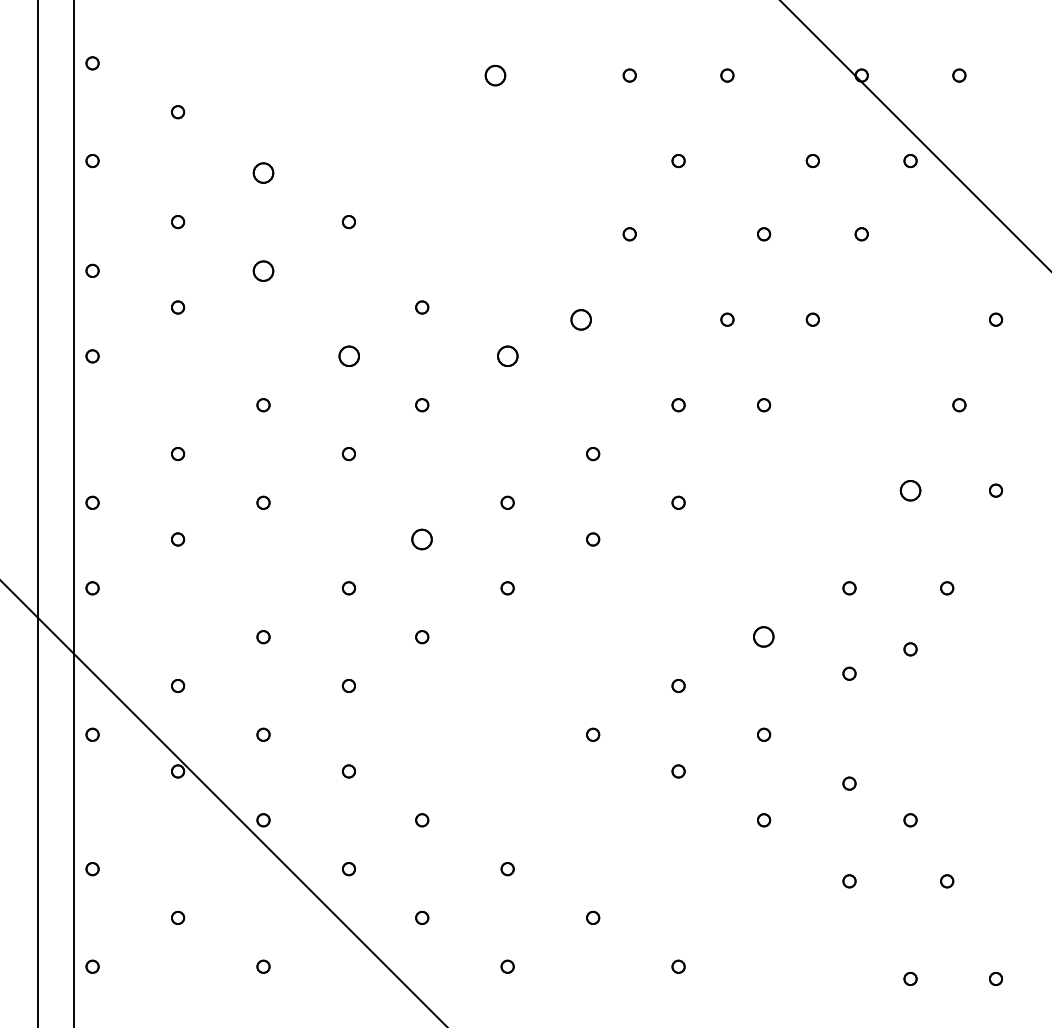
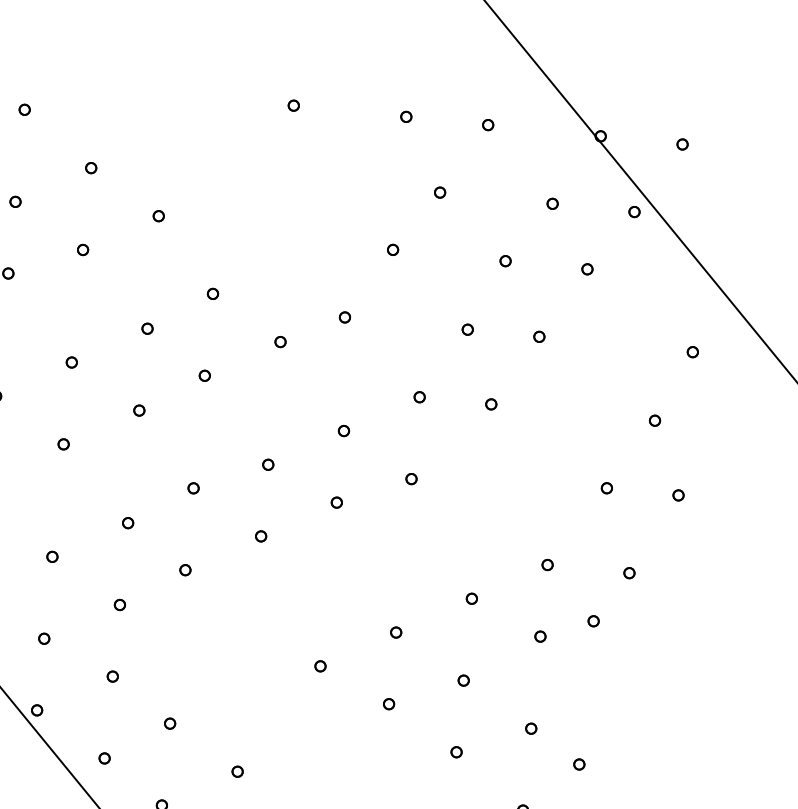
part: (495, 75) -> (293, 105), size x0.62
part: (263, 173) -> (91, 168), size x0.62
part: (263, 270) -> (83, 249), size x0.62
part: (580, 319) -> (344, 317), size x0.62
part: (348, 356) -> (147, 328), size x0.62
part: (507, 356) -> (280, 342), size x0.62
part: (910, 490) -> (606, 488), size x0.62
part: (422, 539) -> (193, 488), size x0.62
part: (764, 637) -> (472, 599), size x0.62

